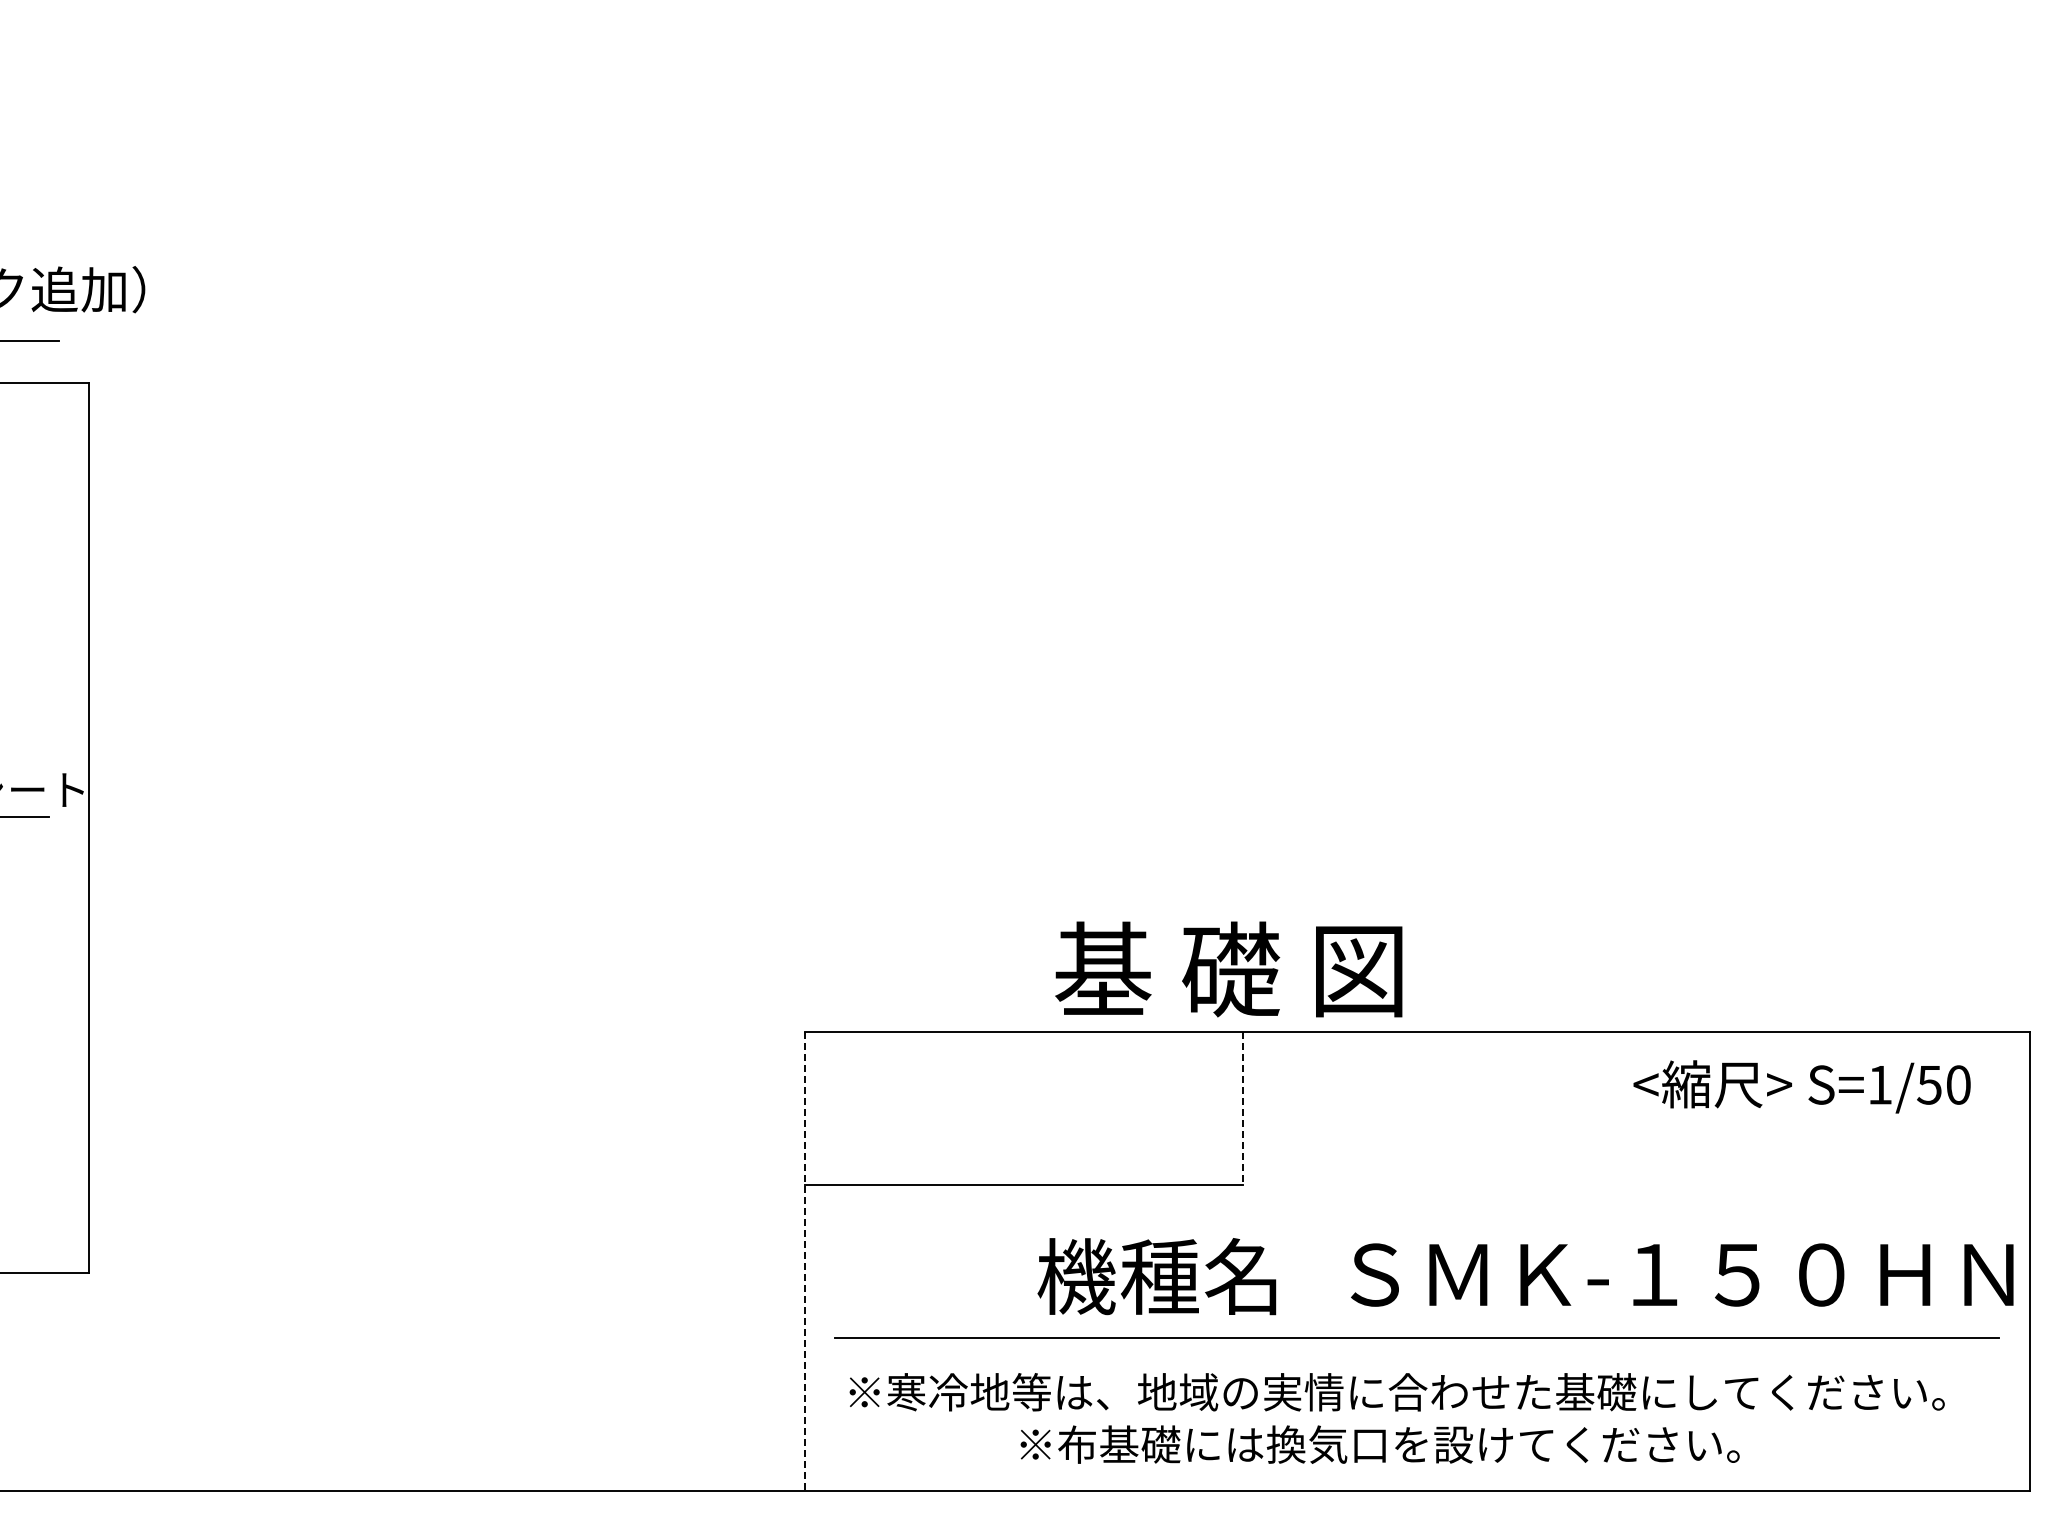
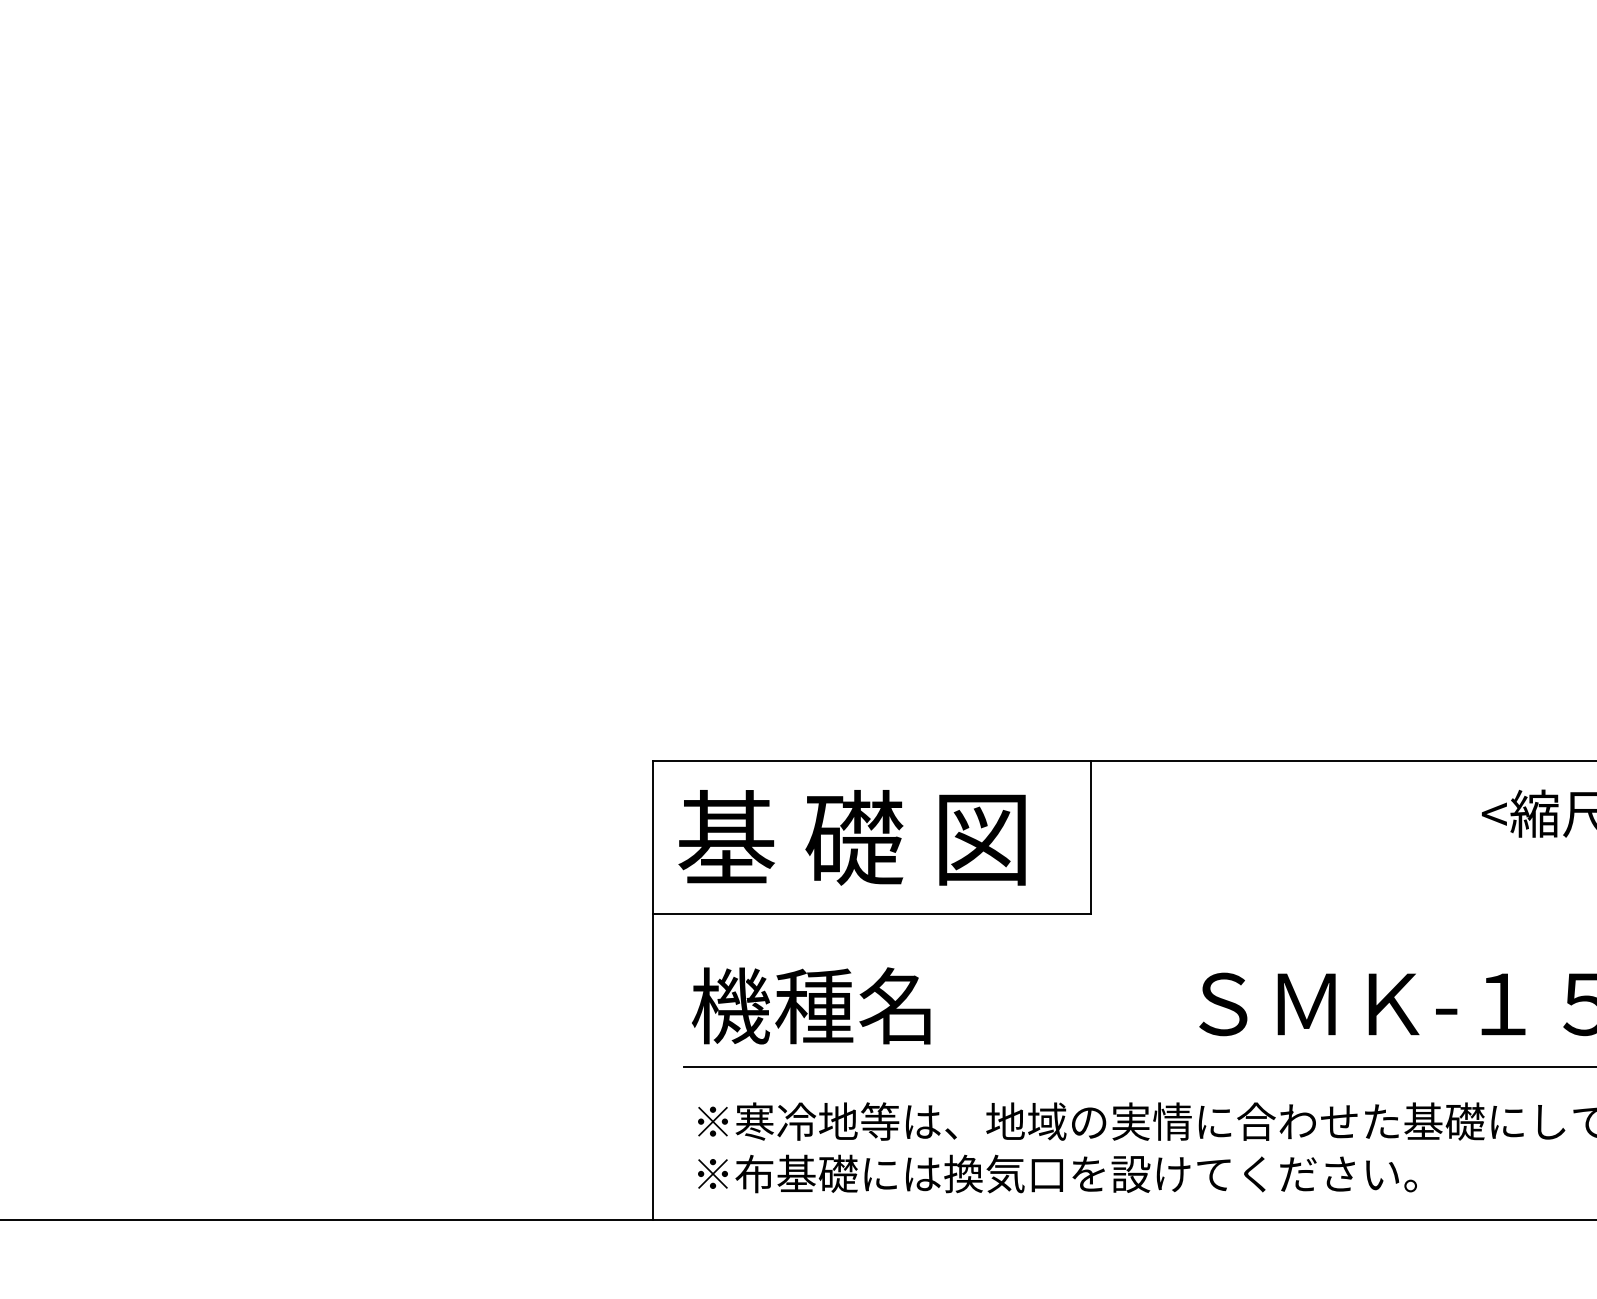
text: (1228, 969) -> (851, 837), moved
line: (1242, 1108) -> (1090, 837), dashed -> solid
line: (804, 1261) -> (652, 990), dashed -> solid
text: (1156, 1276) -> (810, 1005), moved
text: (1379, 1444) -> (1056, 1173), moved

